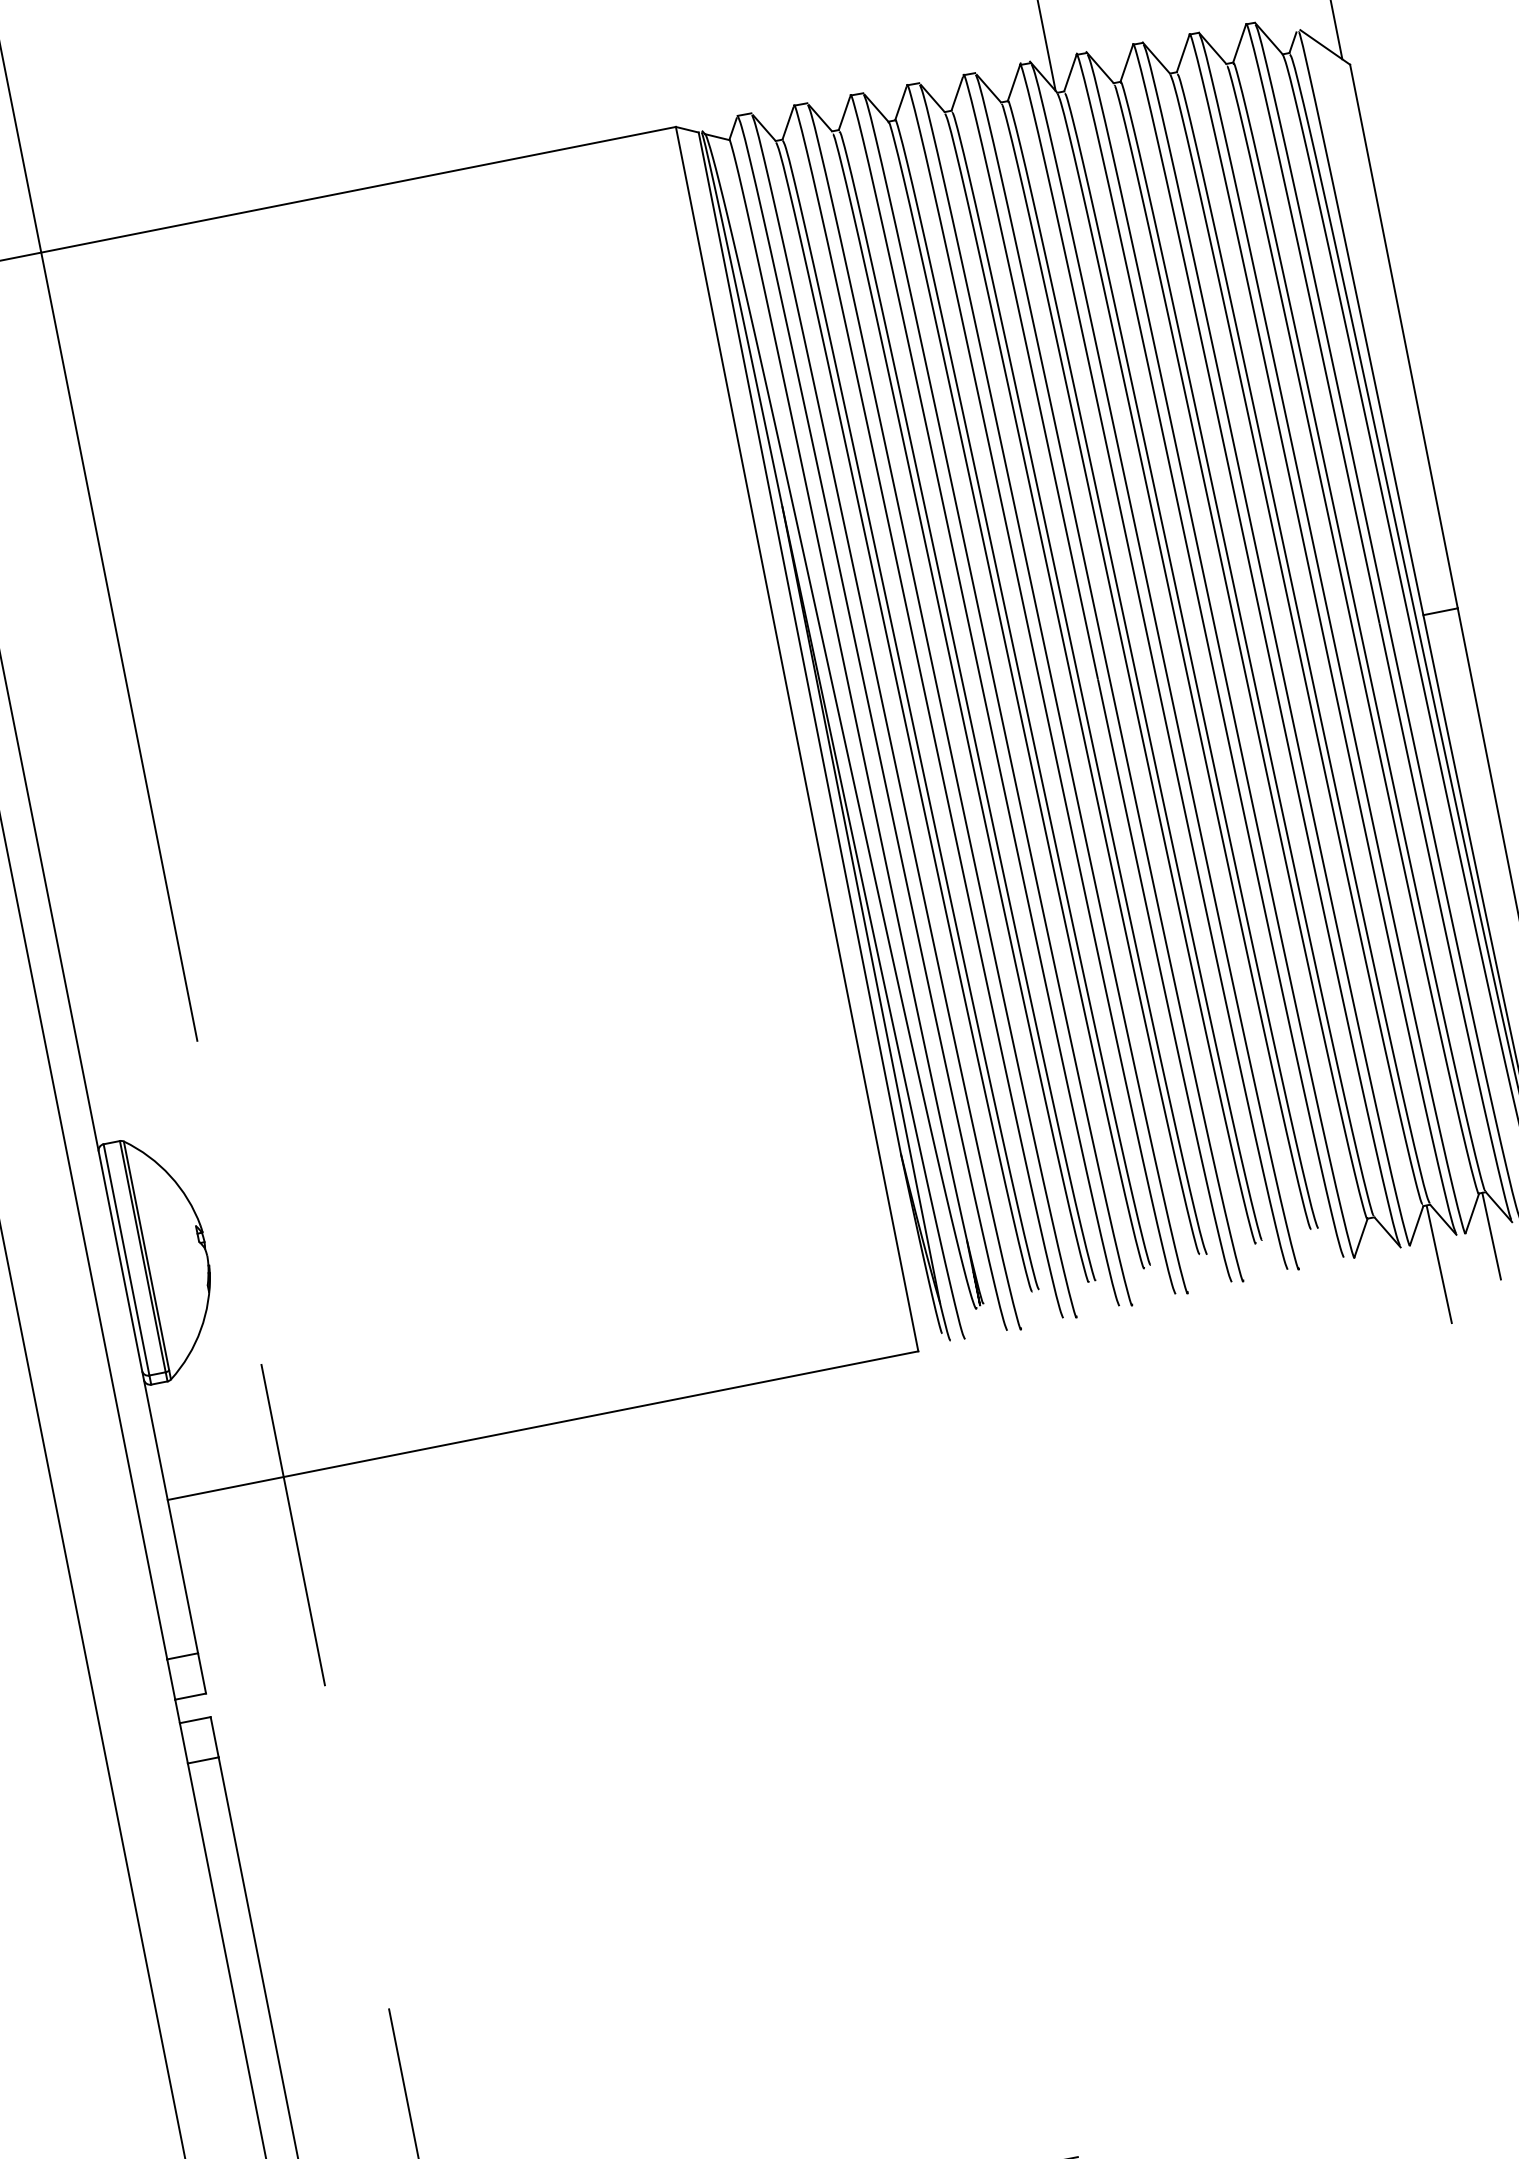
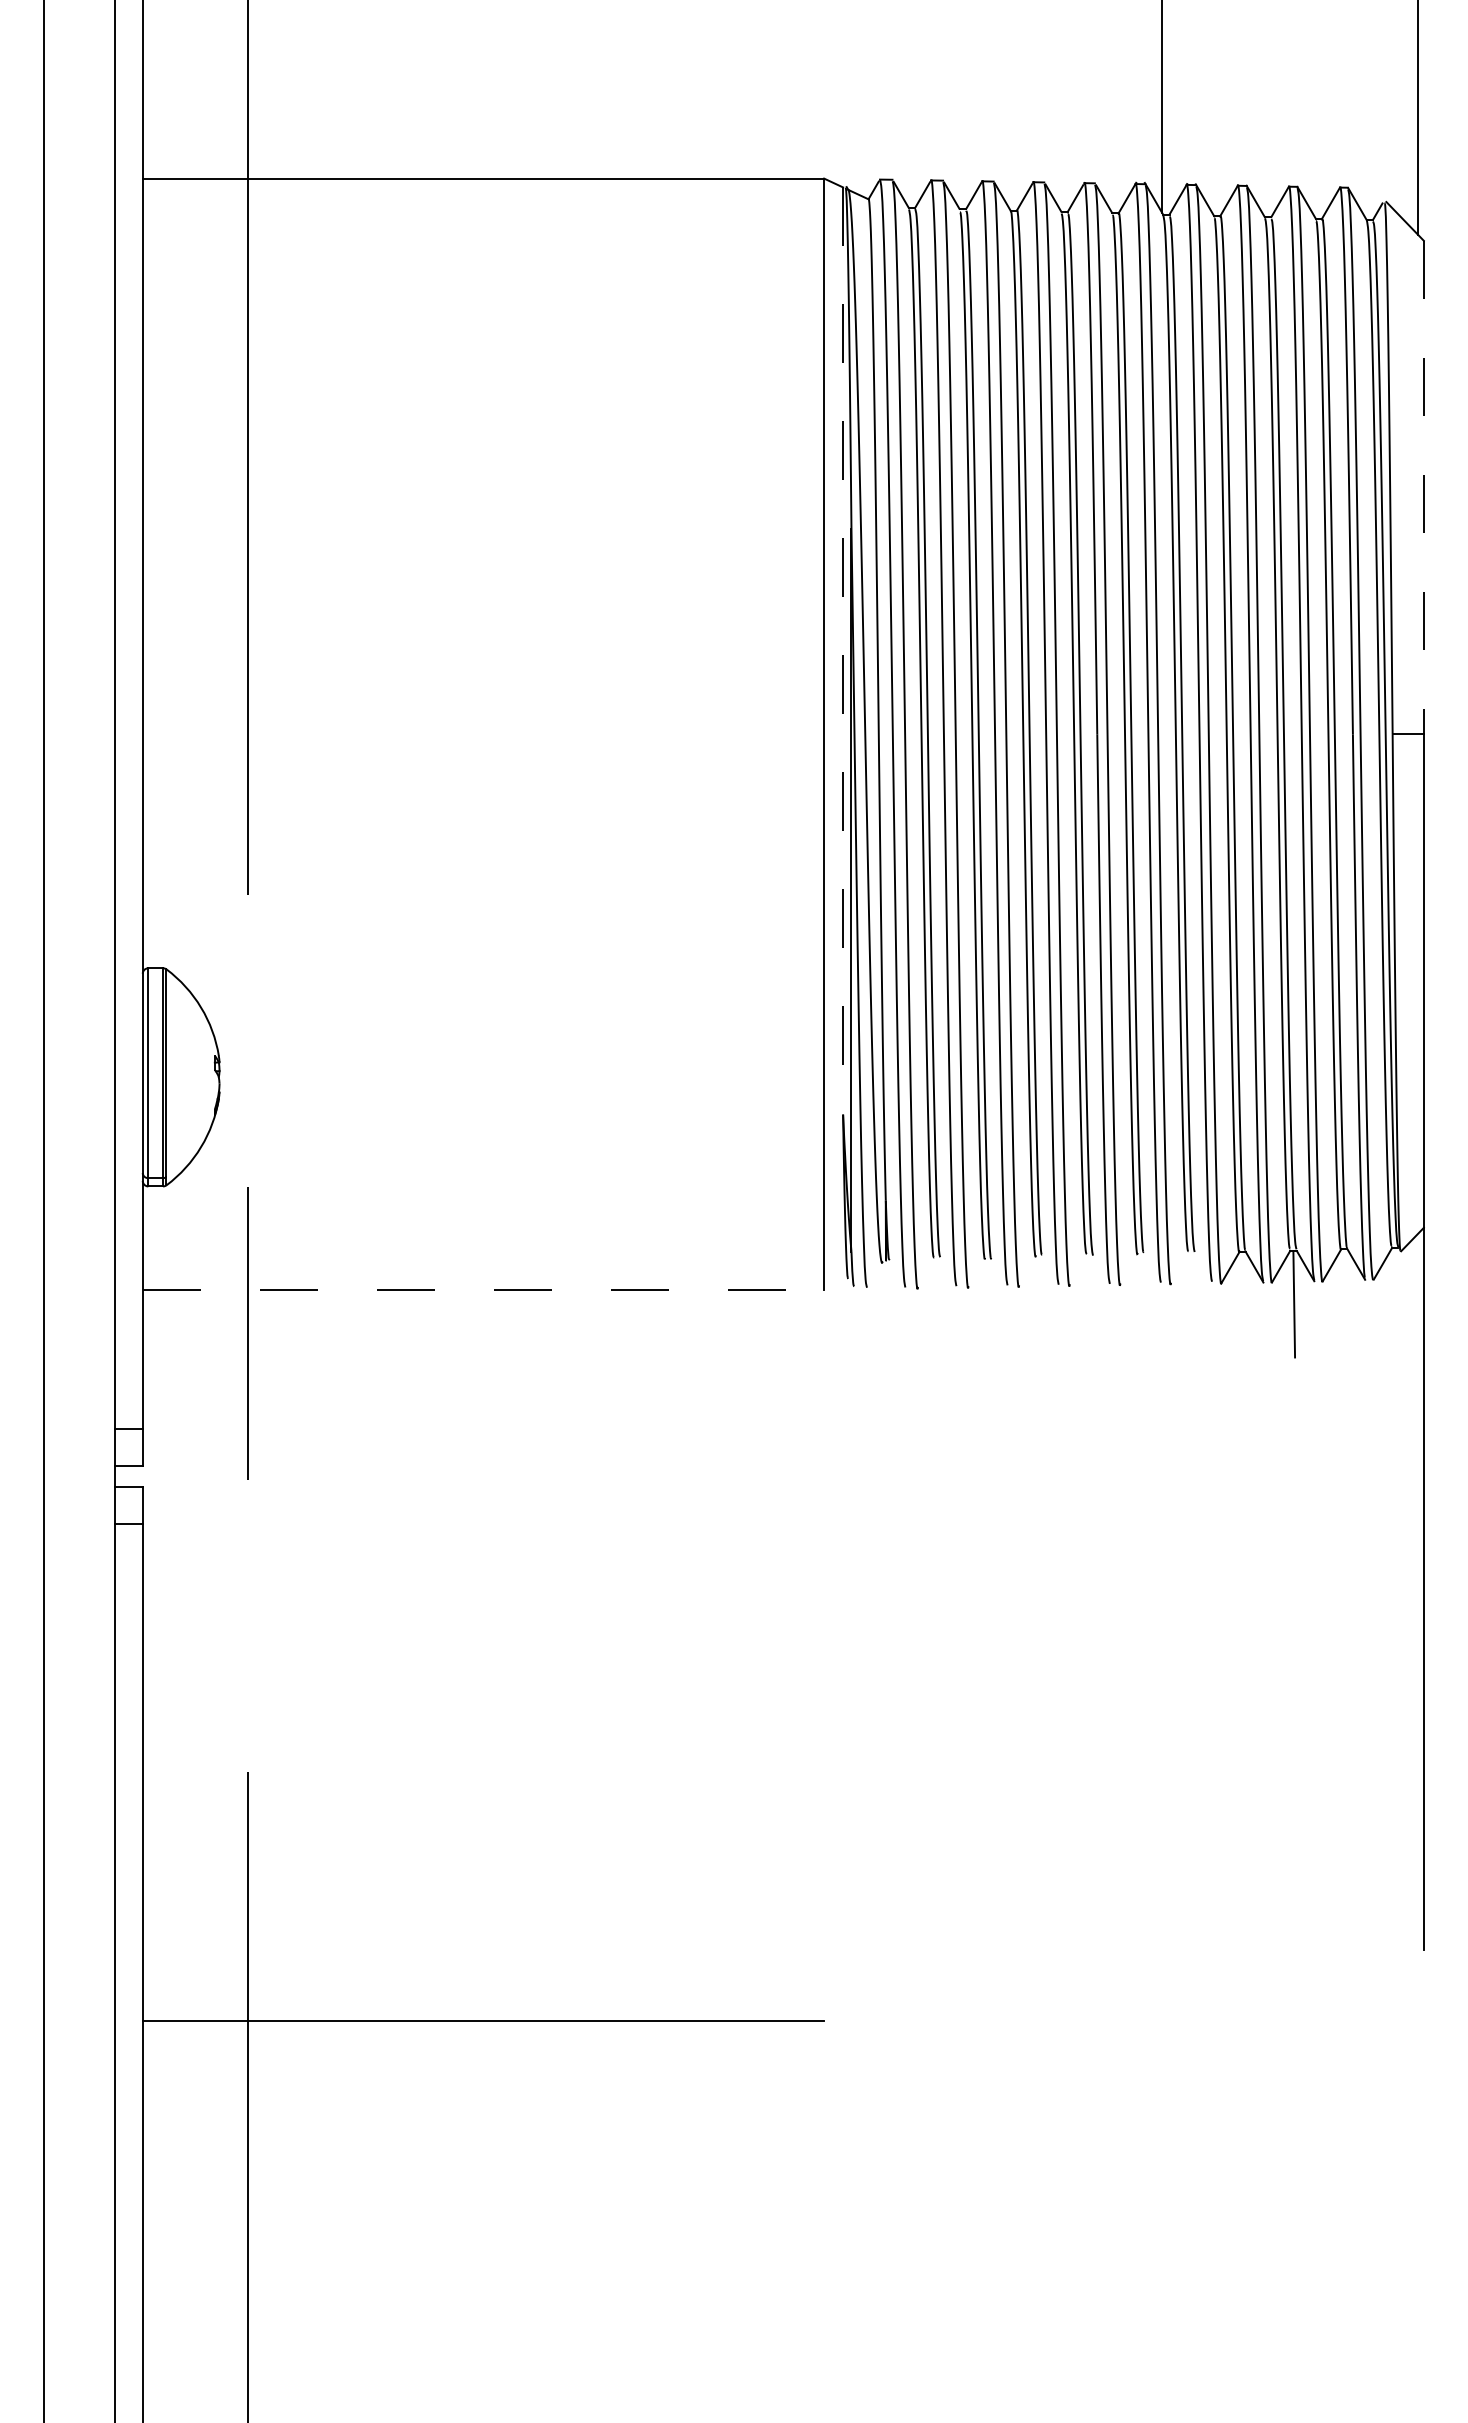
line: (1403, 336) -> (1423, 487), solid -> dashed
line: (800, 643) -> (843, 651), solid -> dashed
line: (1491, 1236) -> (1344, 1288), removed
line: (543, 1426) -> (483, 1290), solid -> dashed

